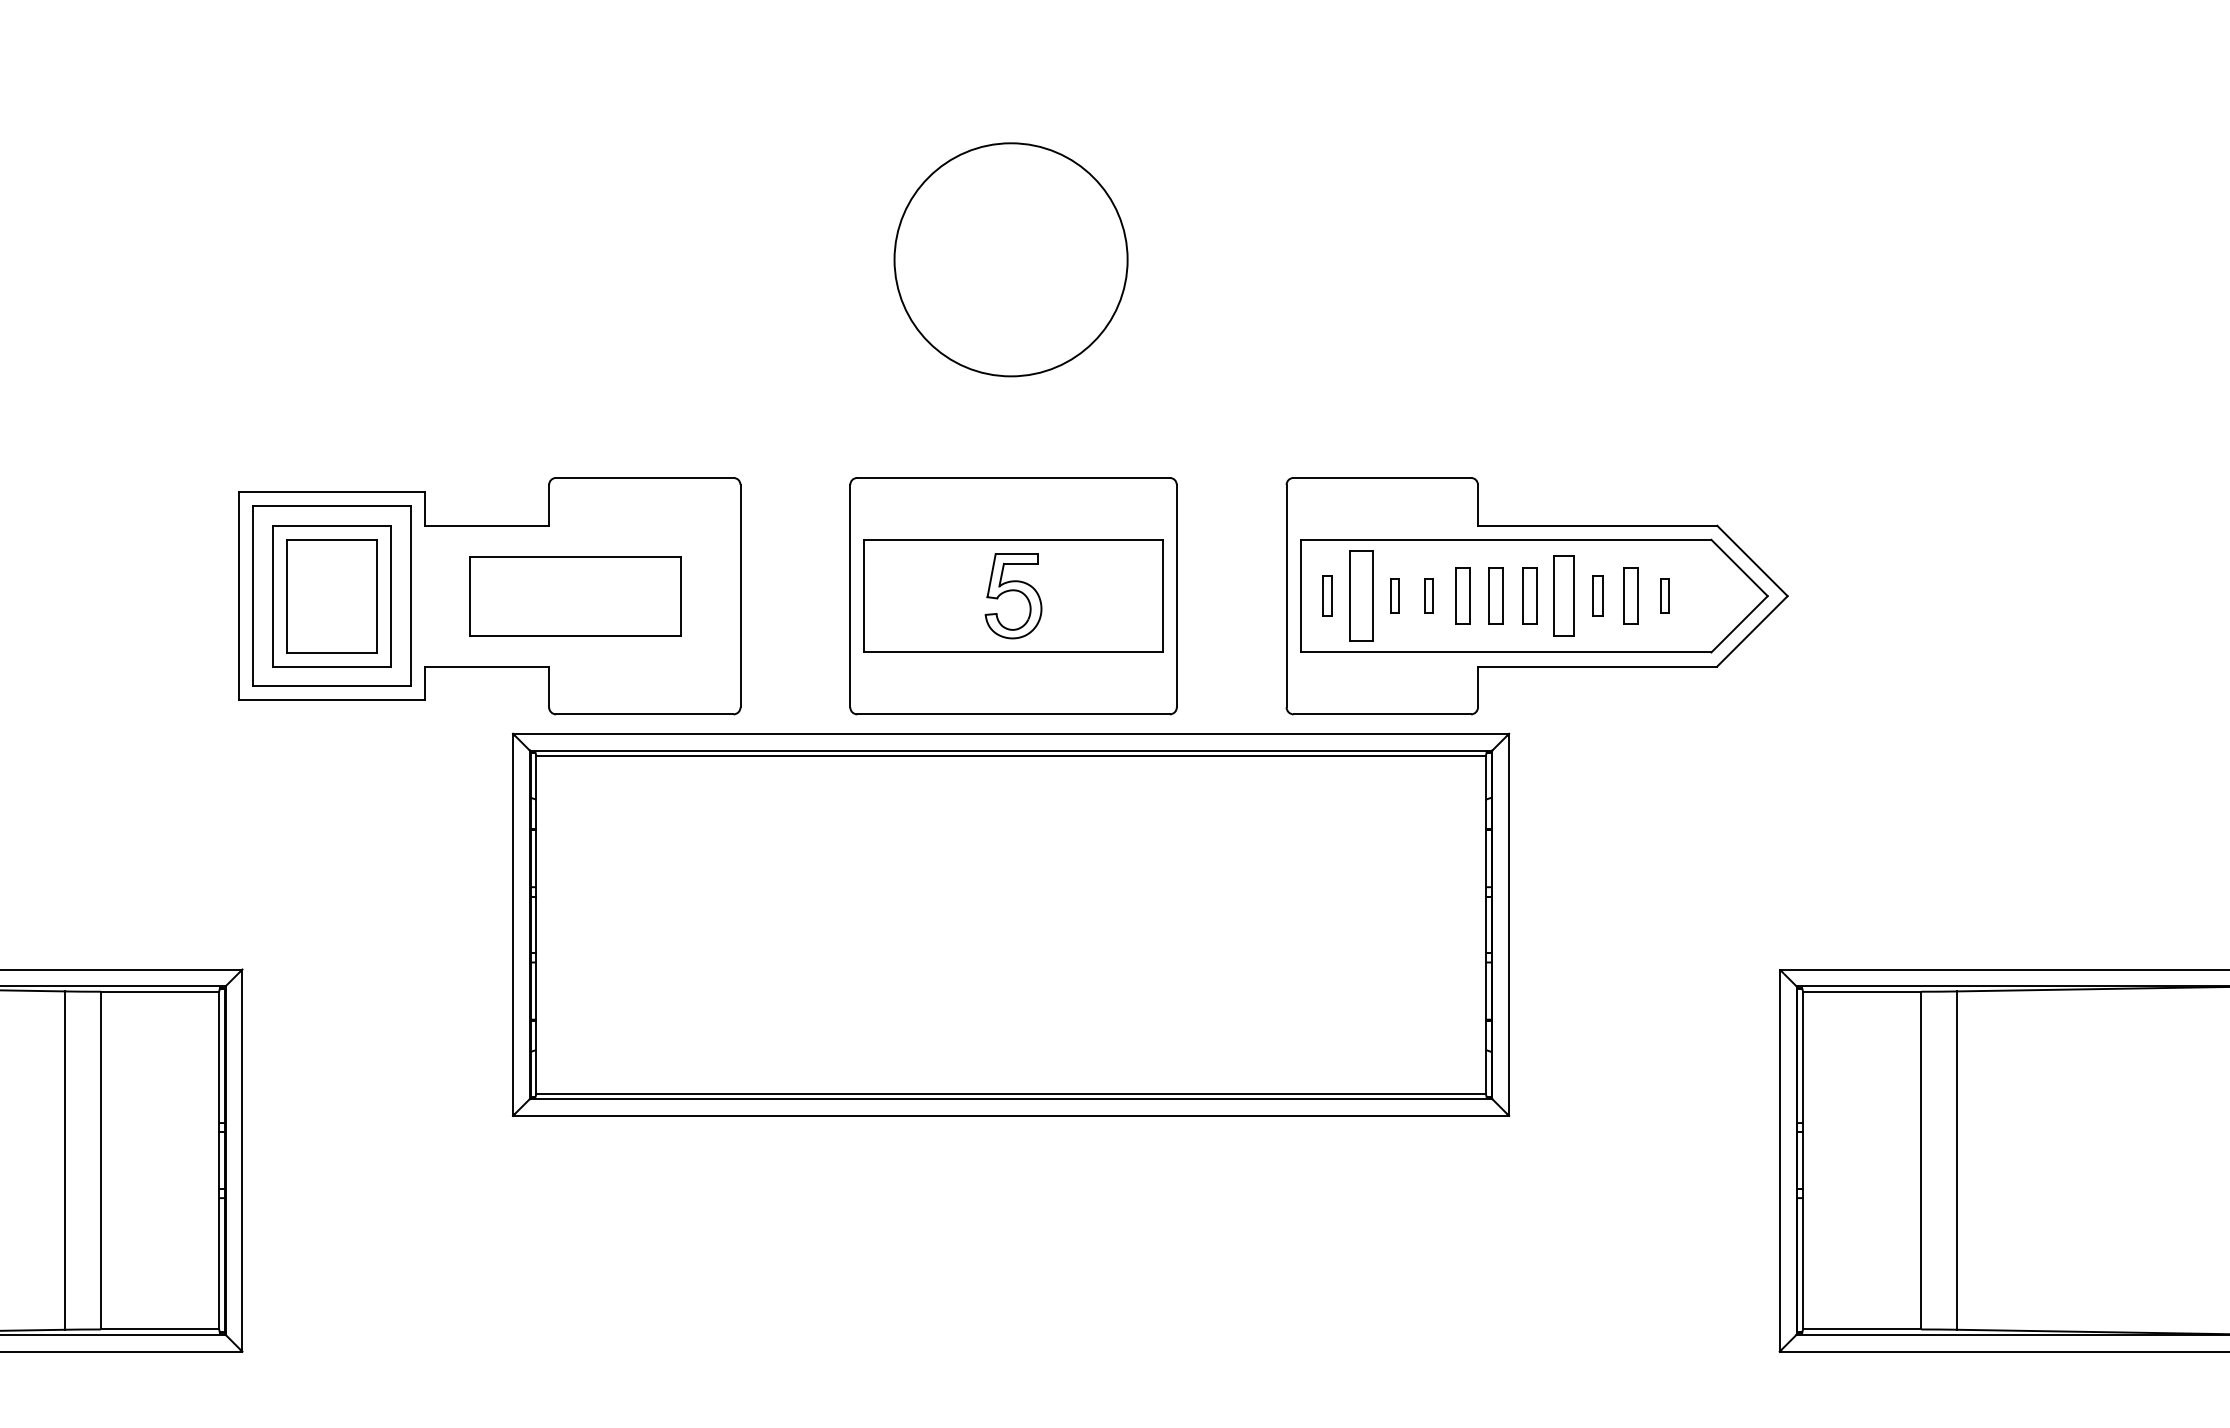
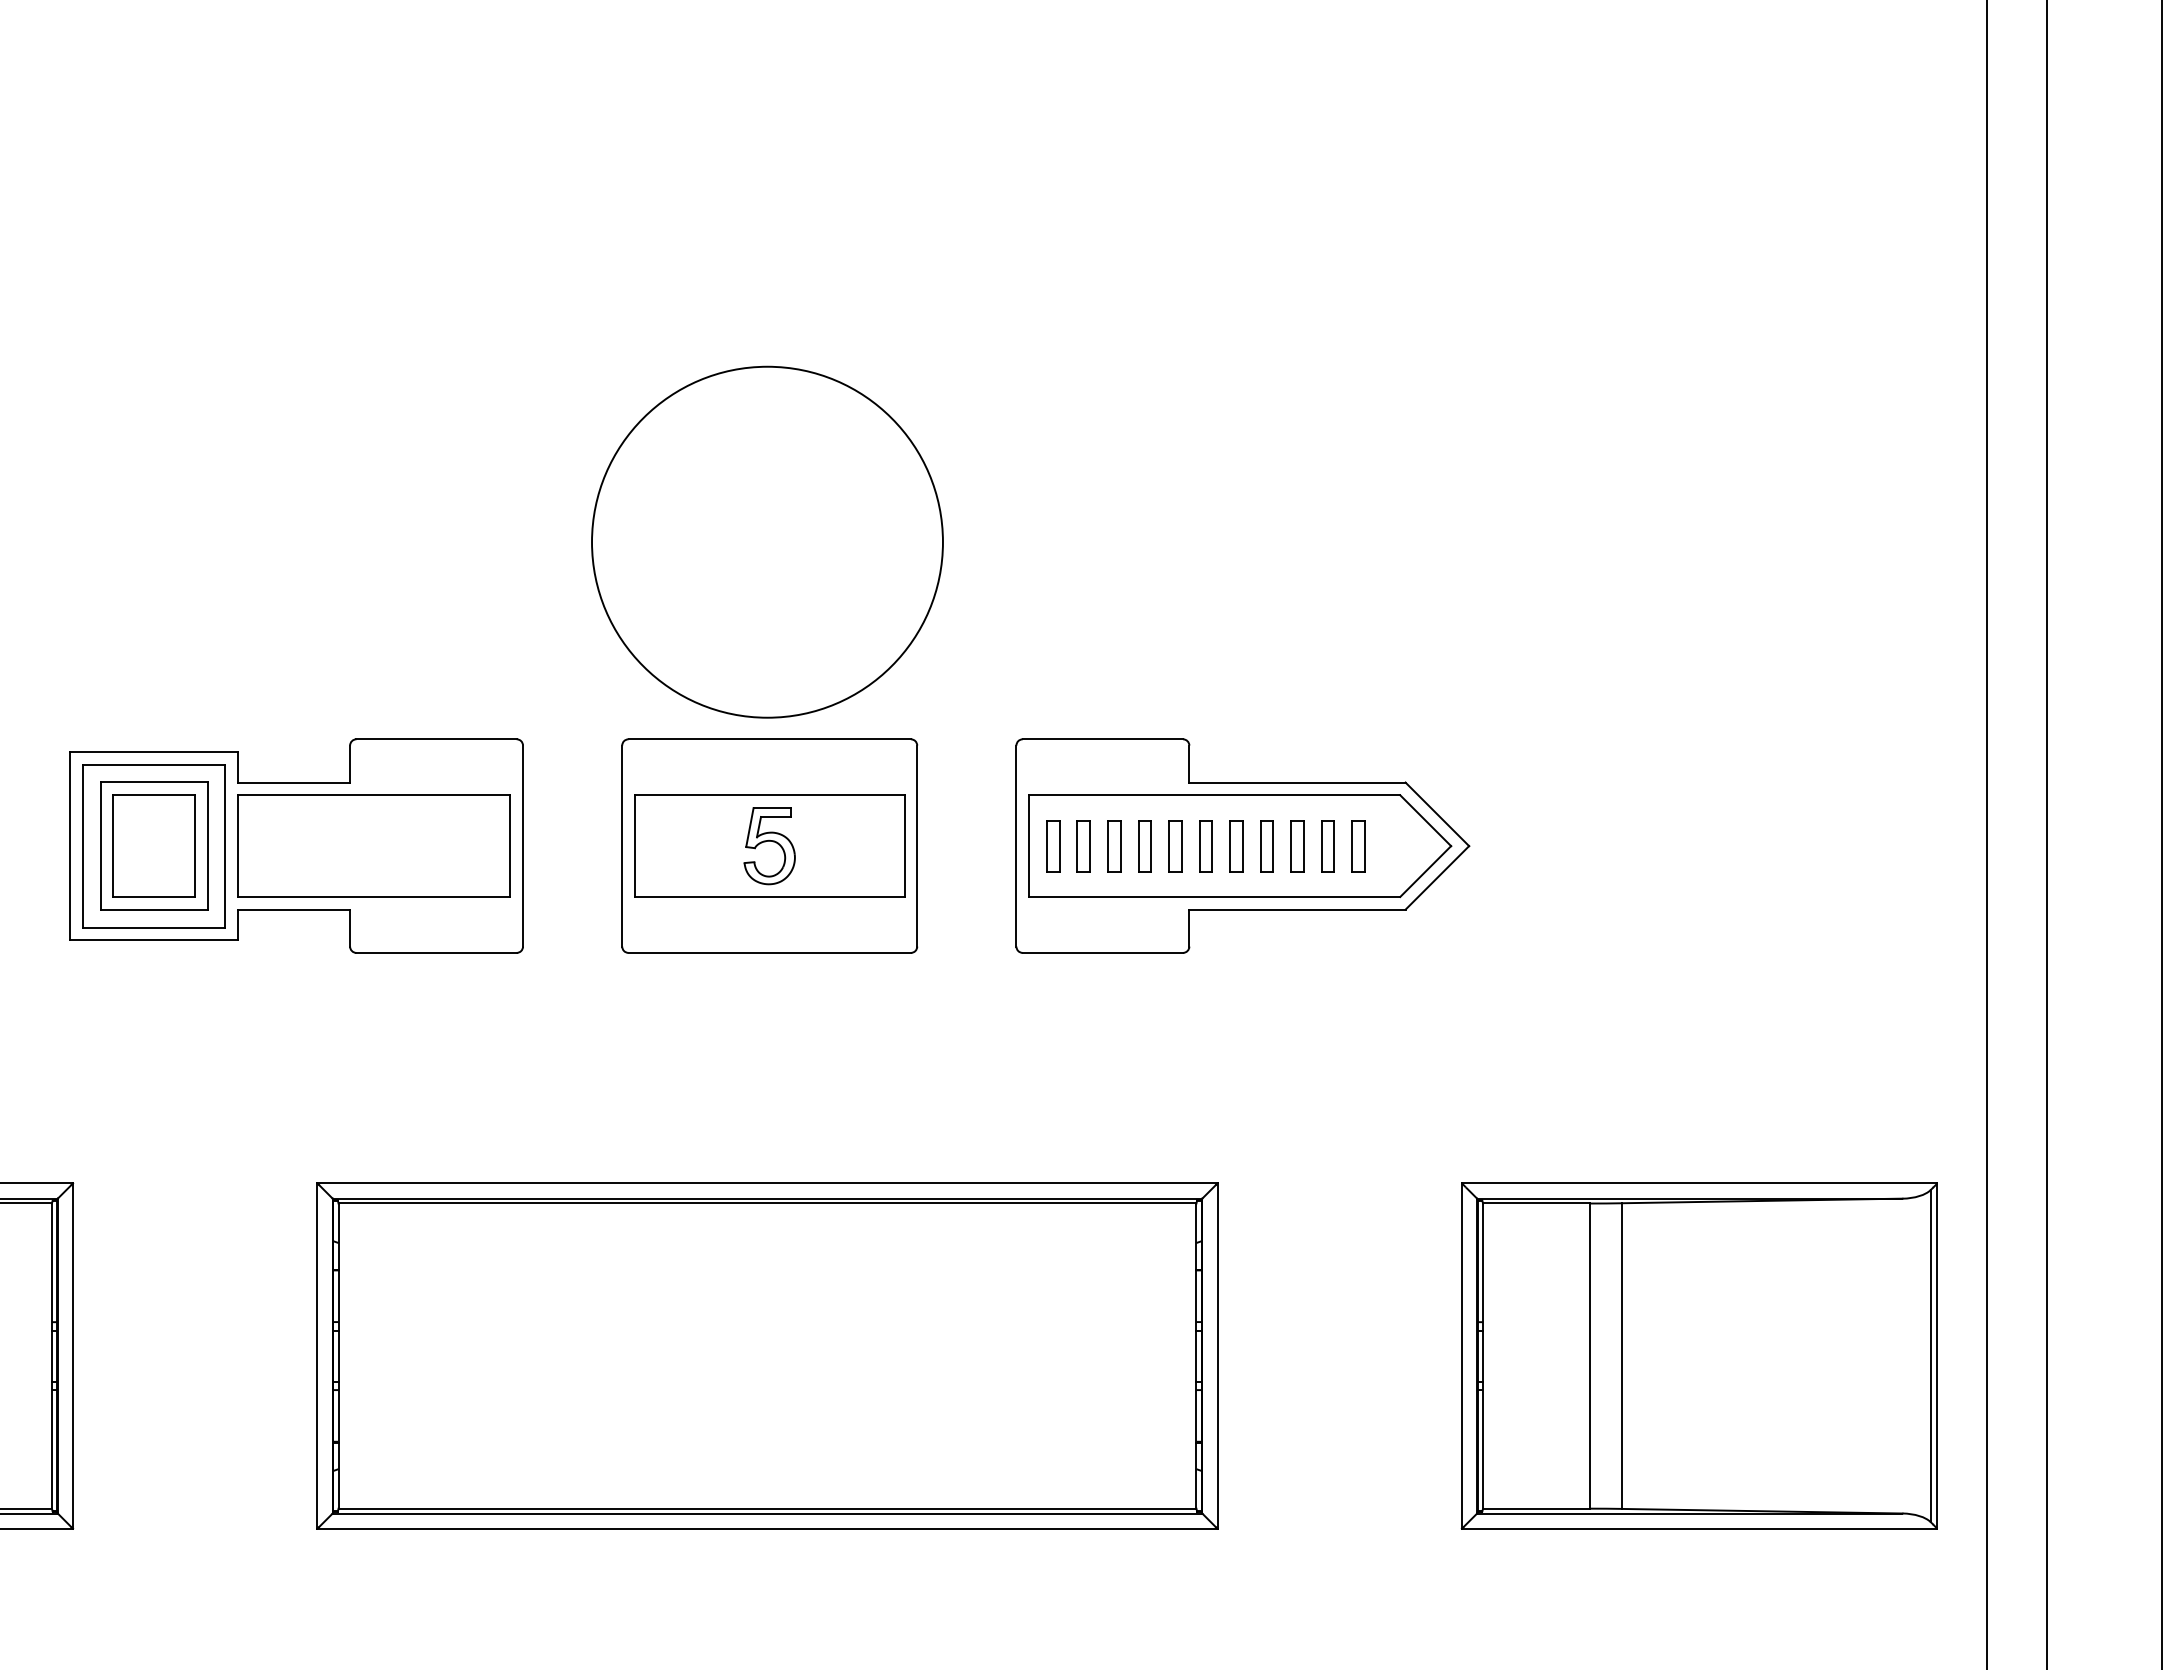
circle: (1011, 259) -> (767, 541), size x1.67
part: (575, 595) -> (373, 845), size x1.43
part: (1327, 596) -> (1053, 846), size x1.43
part: (1360, 596) -> (1083, 846), size x0.62
part: (1395, 596) -> (1114, 846), size x1.67
part: (1428, 596) -> (1144, 846), size x1.67
part: (1563, 596) -> (1266, 846), size x0.71
part: (1597, 596) -> (1297, 846), size x1.43
part: (1665, 596) -> (1358, 846), size x1.67
part: (1011, 924) -> (767, 1355), moved

